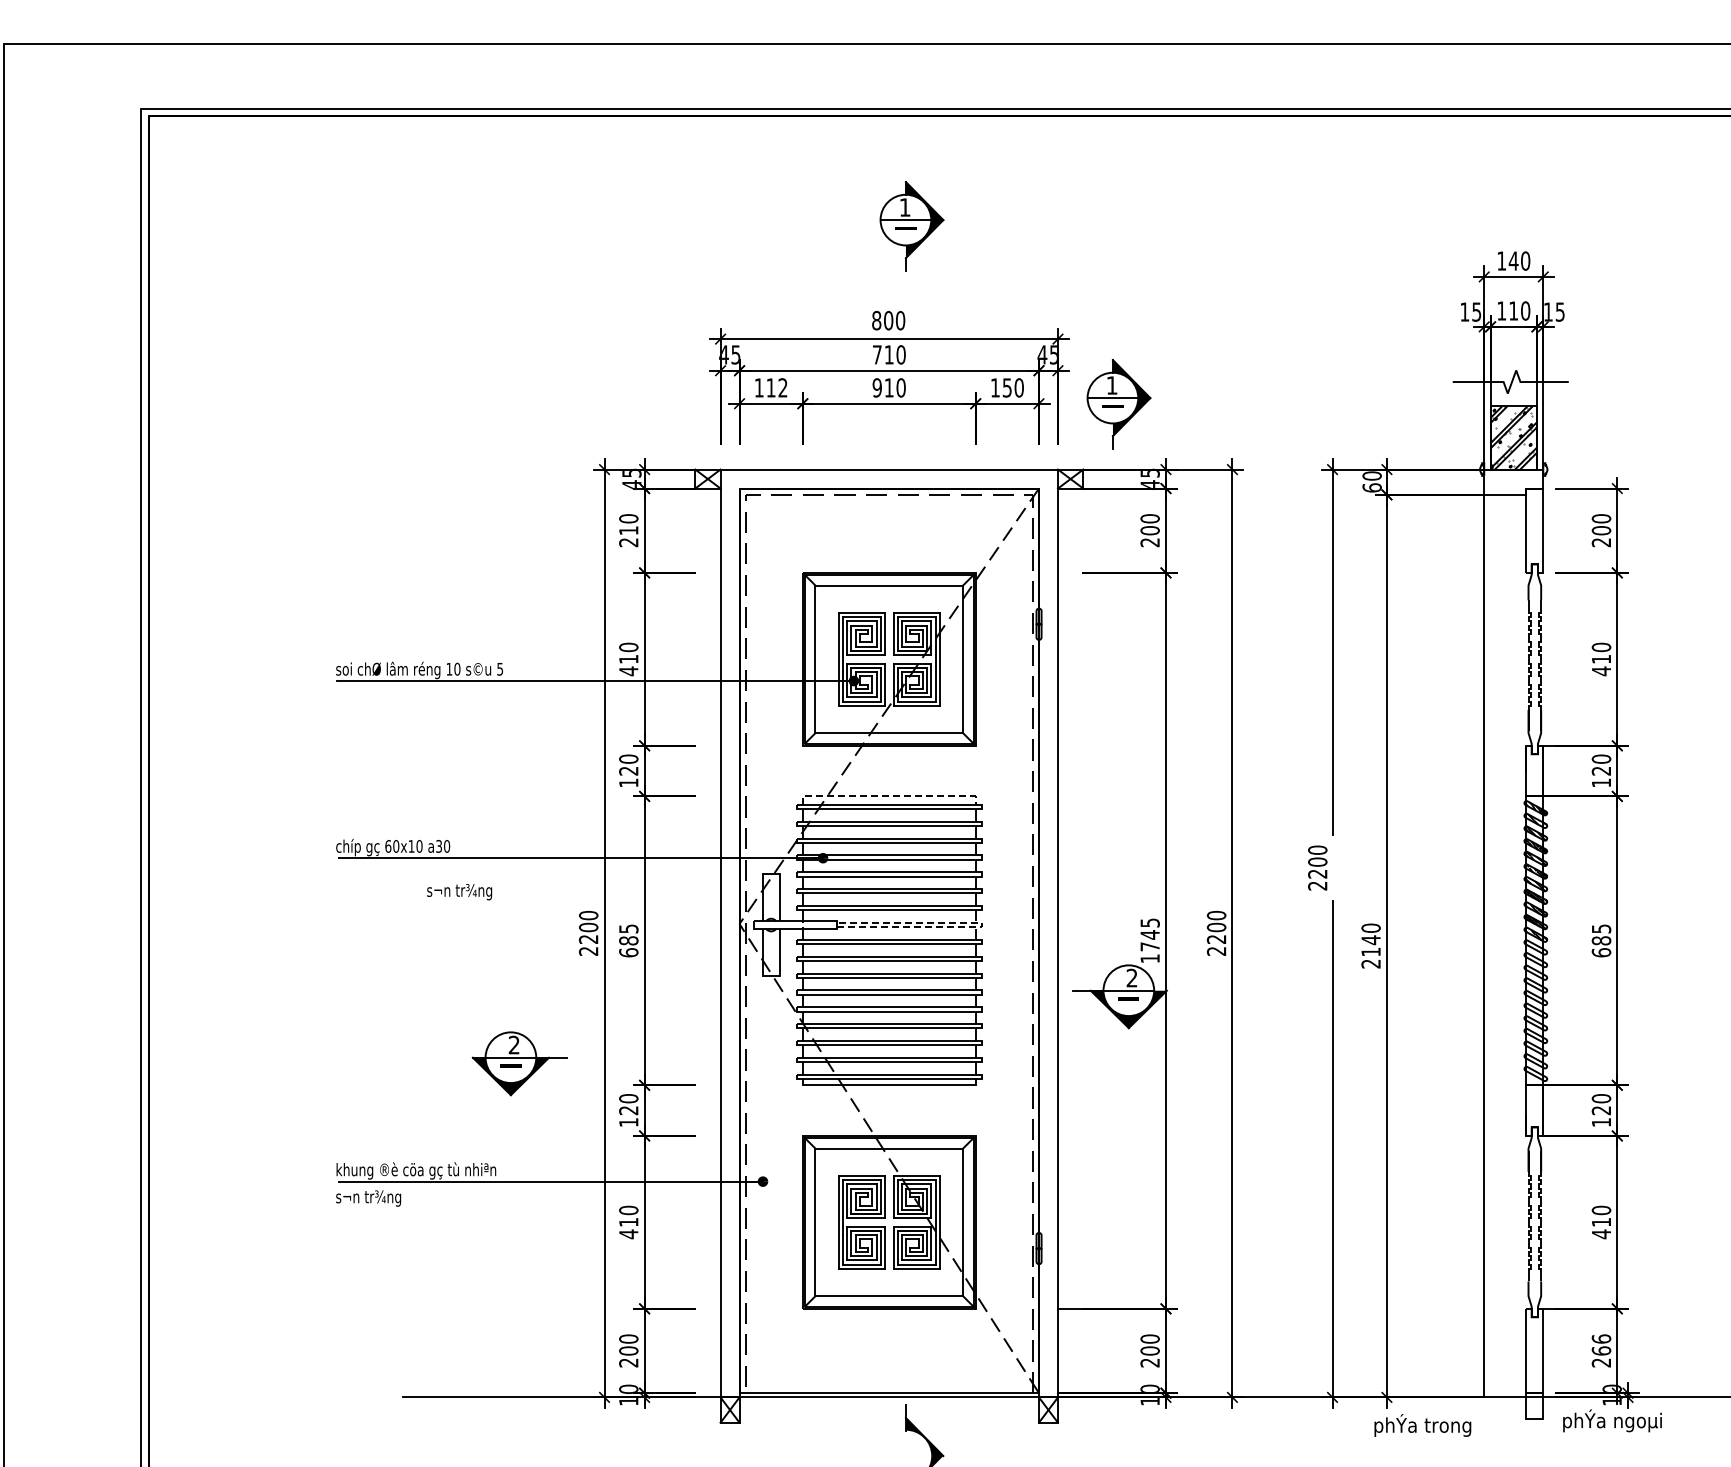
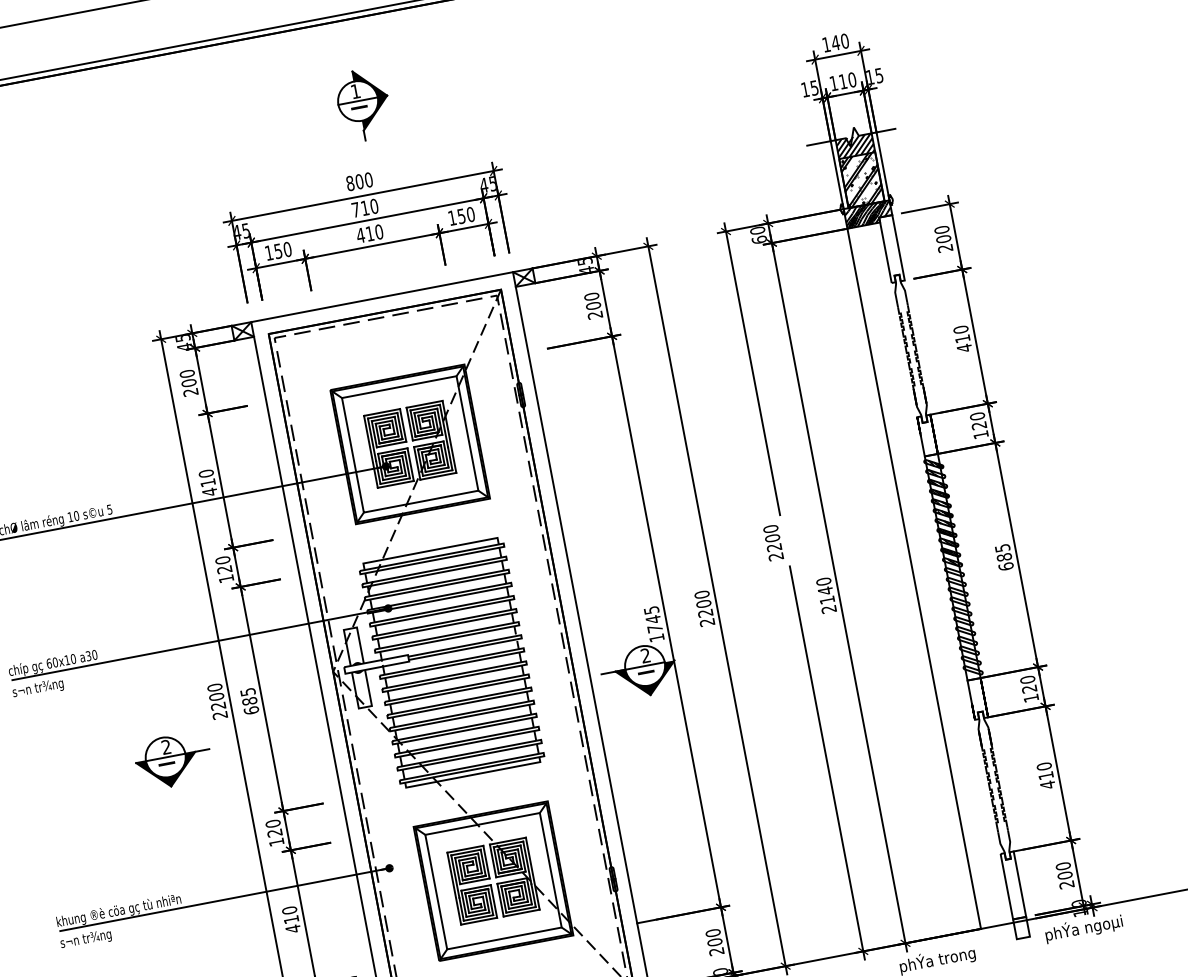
text: (776, 387) -> (282, 250), 112 -> 150
text: (877, 387) -> (360, 235), 910 -> 410
hatch: (1513, 394) -> (855, 146), added
part: (1118, 404) -> (550, 212), removed
hatch: (1513, 481) -> (868, 214), added
text: (628, 530) -> (188, 383), 210 -> 200
line: (889, 796) -> (430, 550), dashed -> solid
text: (459, 892) -> (38, 689), moved
line: (982, 924) -> (521, 636), dashed -> solid
part: (519, 1063) -> (173, 760), moved
text: (1600, 1344) -> (1063, 870), 266 -> 200

